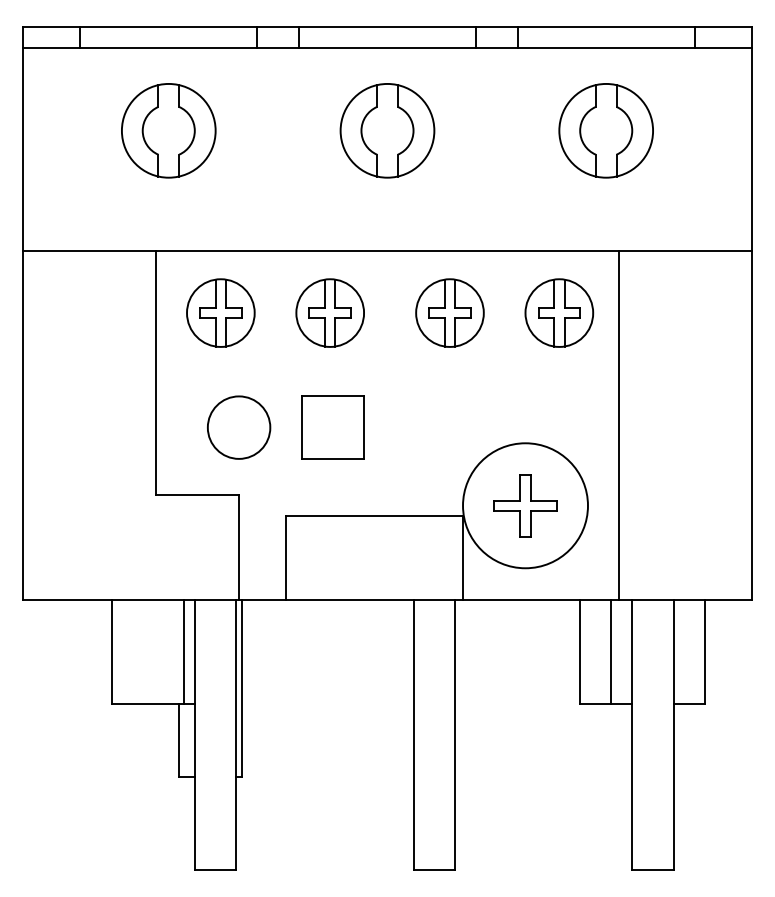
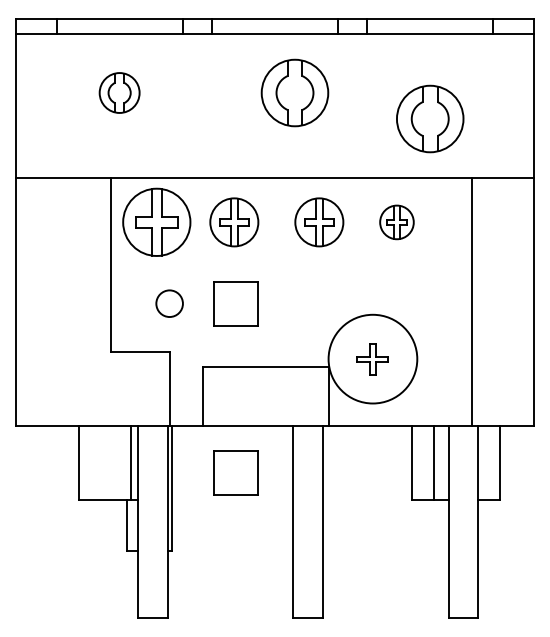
part: (168, 130) -> (119, 92), size x0.6
part: (386, 130) -> (294, 92), moved
part: (606, 130) -> (430, 118), moved
part: (220, 313) -> (156, 222), size x1.4
part: (558, 313) -> (396, 222), size x0.7
line: (619, 424) -> (472, 301), moved
circle: (238, 427) -> (169, 303), size x0.6
part: (524, 504) -> (372, 358), size x0.7
part: (331, 665) -> (235, 472), added

